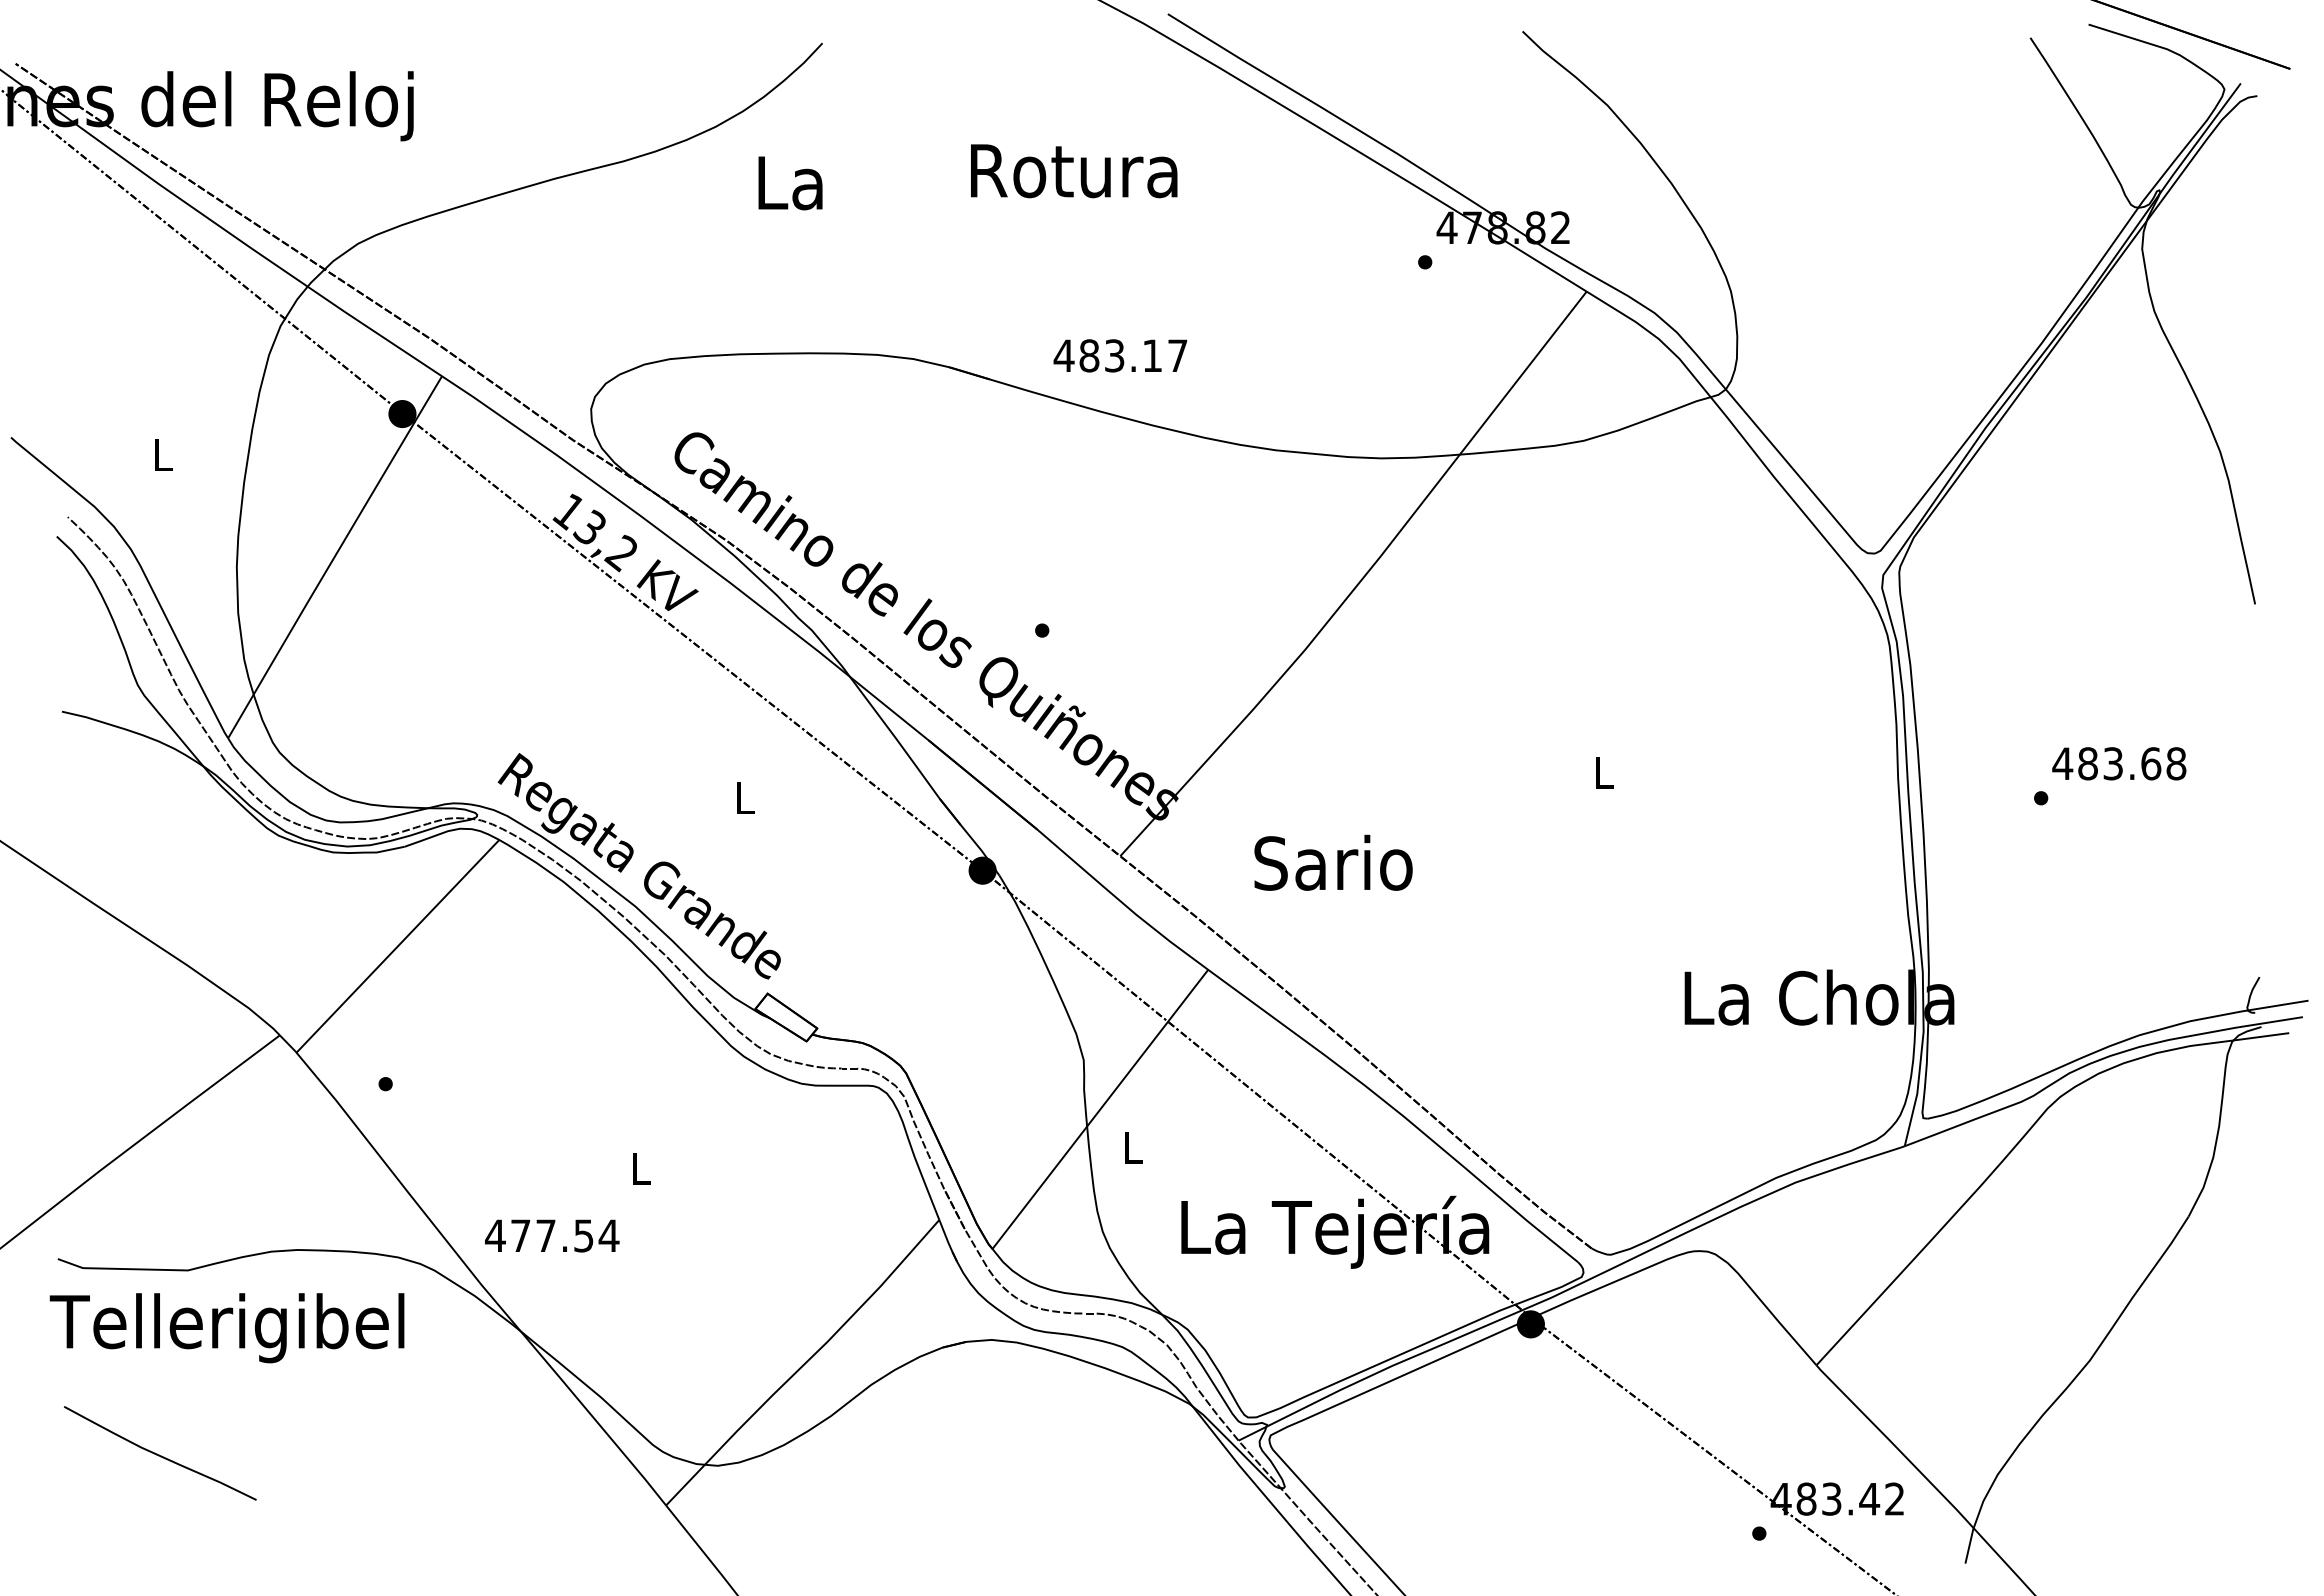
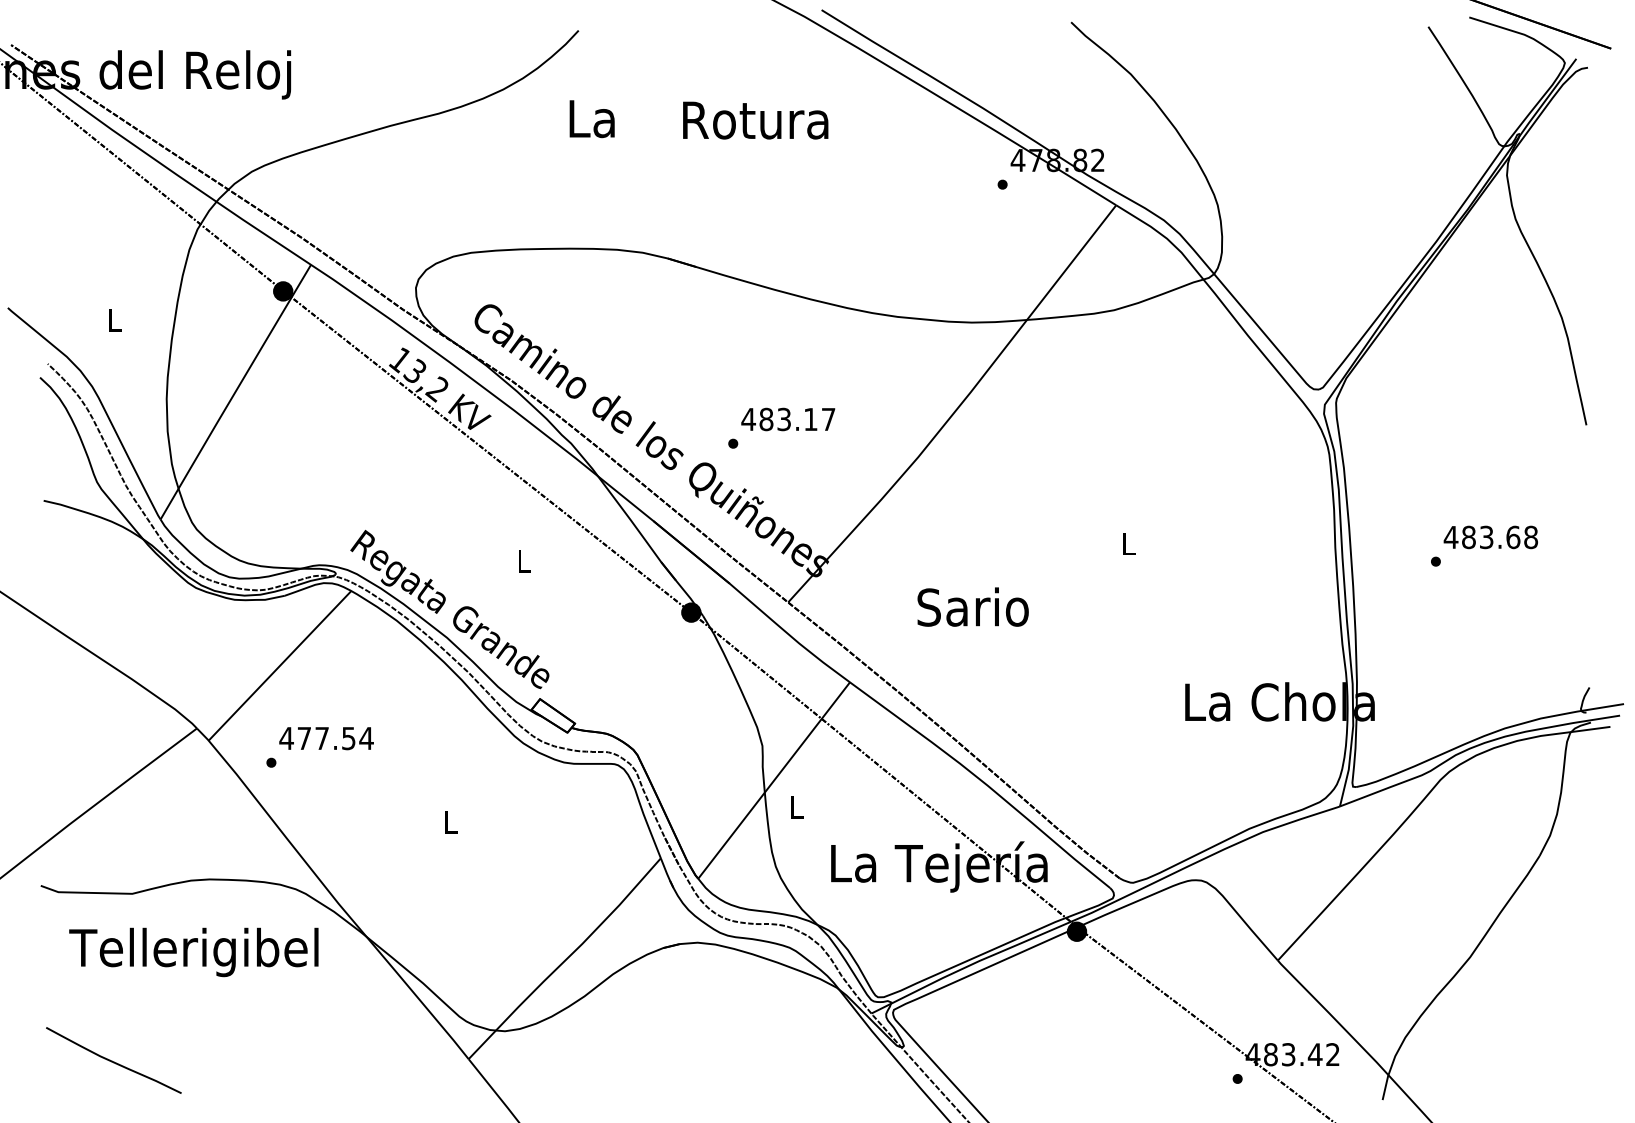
text: (789, 183) -> (591, 119), moved
text: (1120, 355) -> (788, 419), moved
text: (1332, 861) -> (972, 606), moved
text: (552, 1235) -> (326, 738), moved
text: (226, 1328) -> (193, 952), moved
curve: (158, 1453) -> (112, 1060), moved

